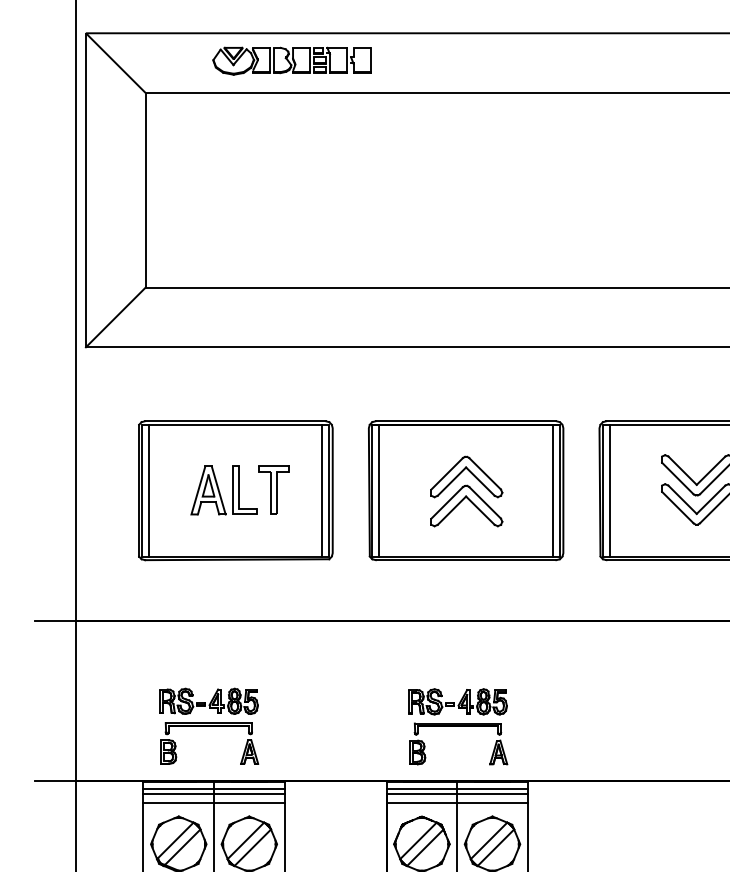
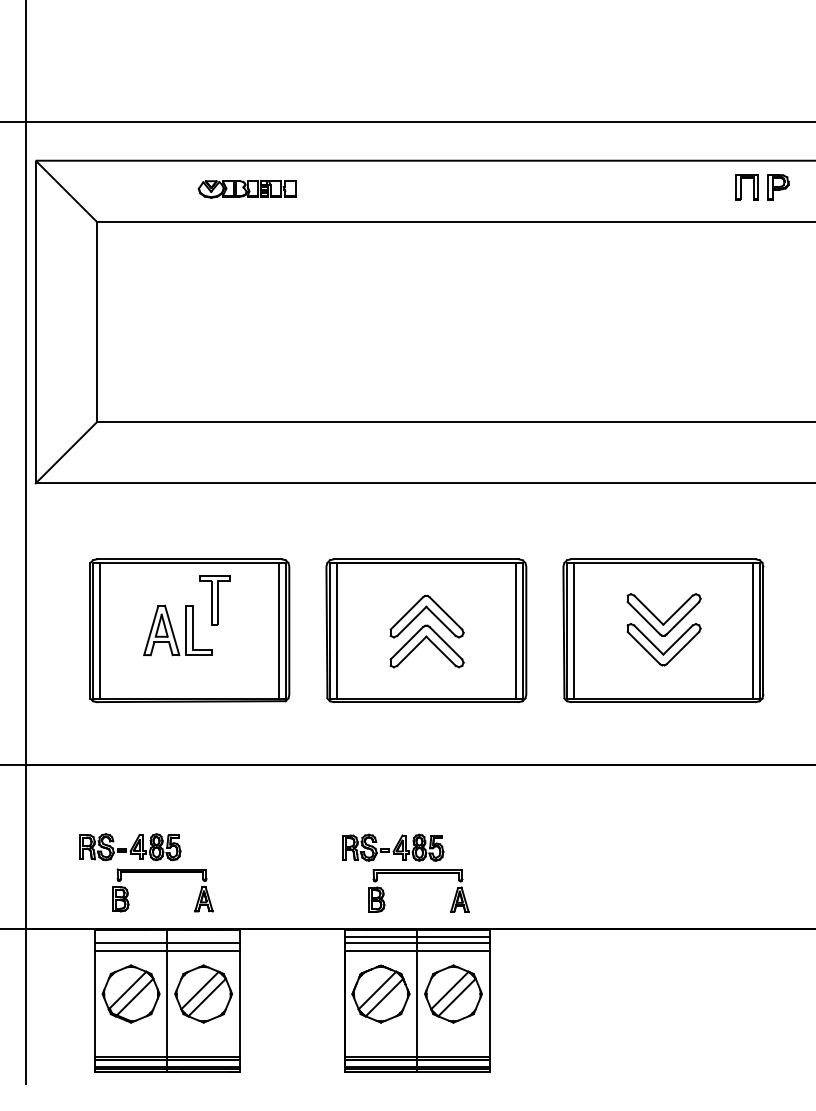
part: (291, 61) -> (246, 189), size x0.6
part: (273, 490) -> (214, 600), moved
part: (209, 701) -> (130, 847), moved
part: (458, 701) -> (393, 847), moved
line: (213, 789) -> (166, 937), removed

